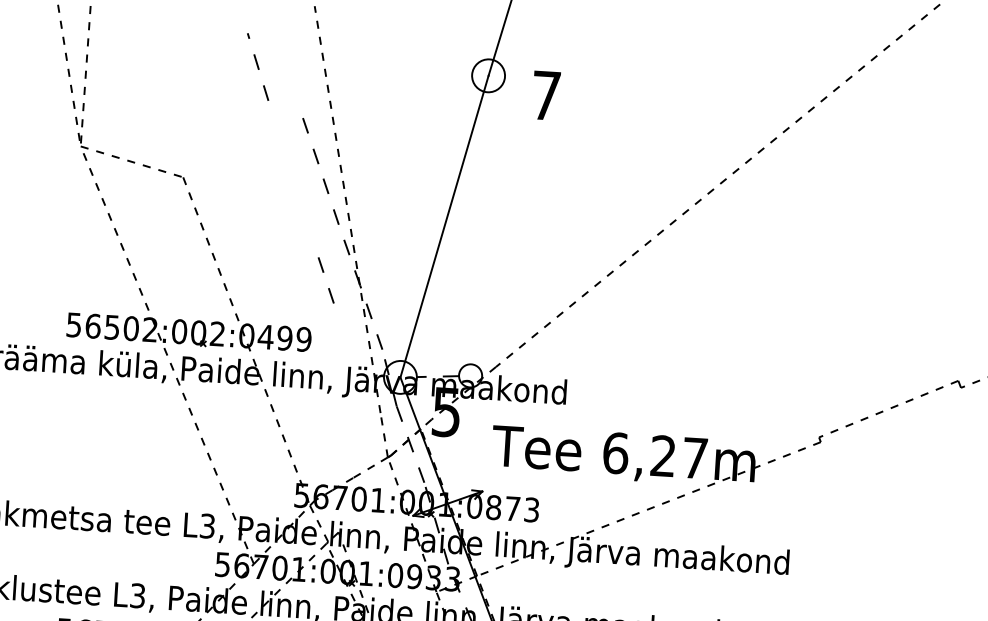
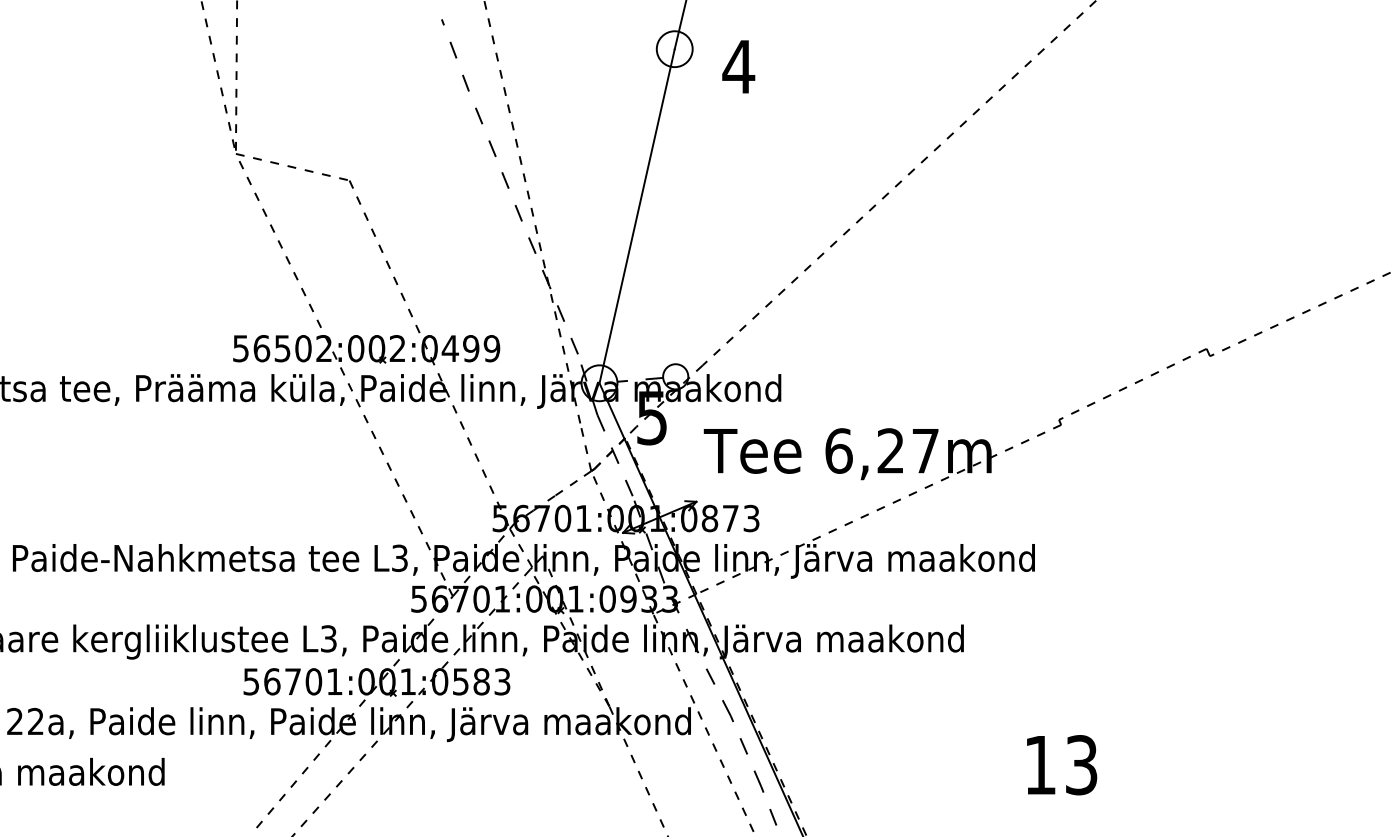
line: (258, 67) -> (455, 55), moved
text: (545, 95) -> (738, 66), 7 -> 4
line: (324, 272) -> (509, 274), removed

